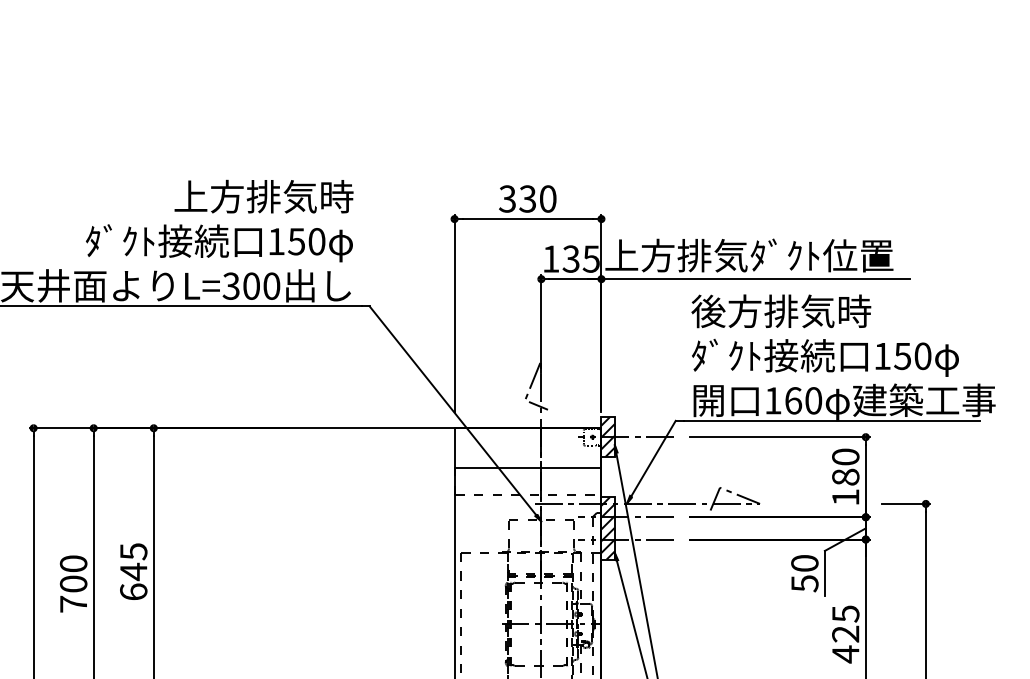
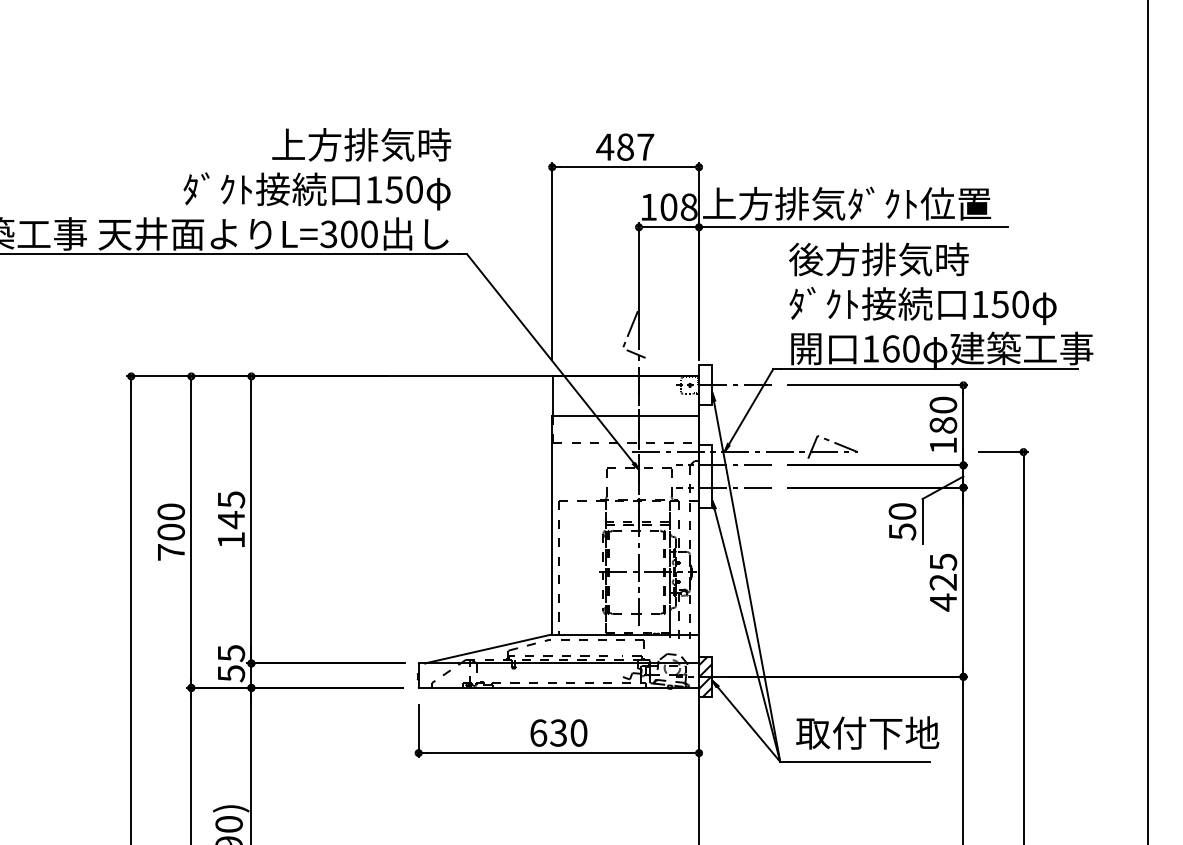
text: (527, 198) -> (625, 146), 330 -> 487
text: (580, 258) -> (678, 206), 135 -> 108
hatch: (607, 437) -> (705, 385), removed
hatch: (607, 528) -> (705, 476), removed
text: (133, 591) -> (231, 539), 645 -> 145

